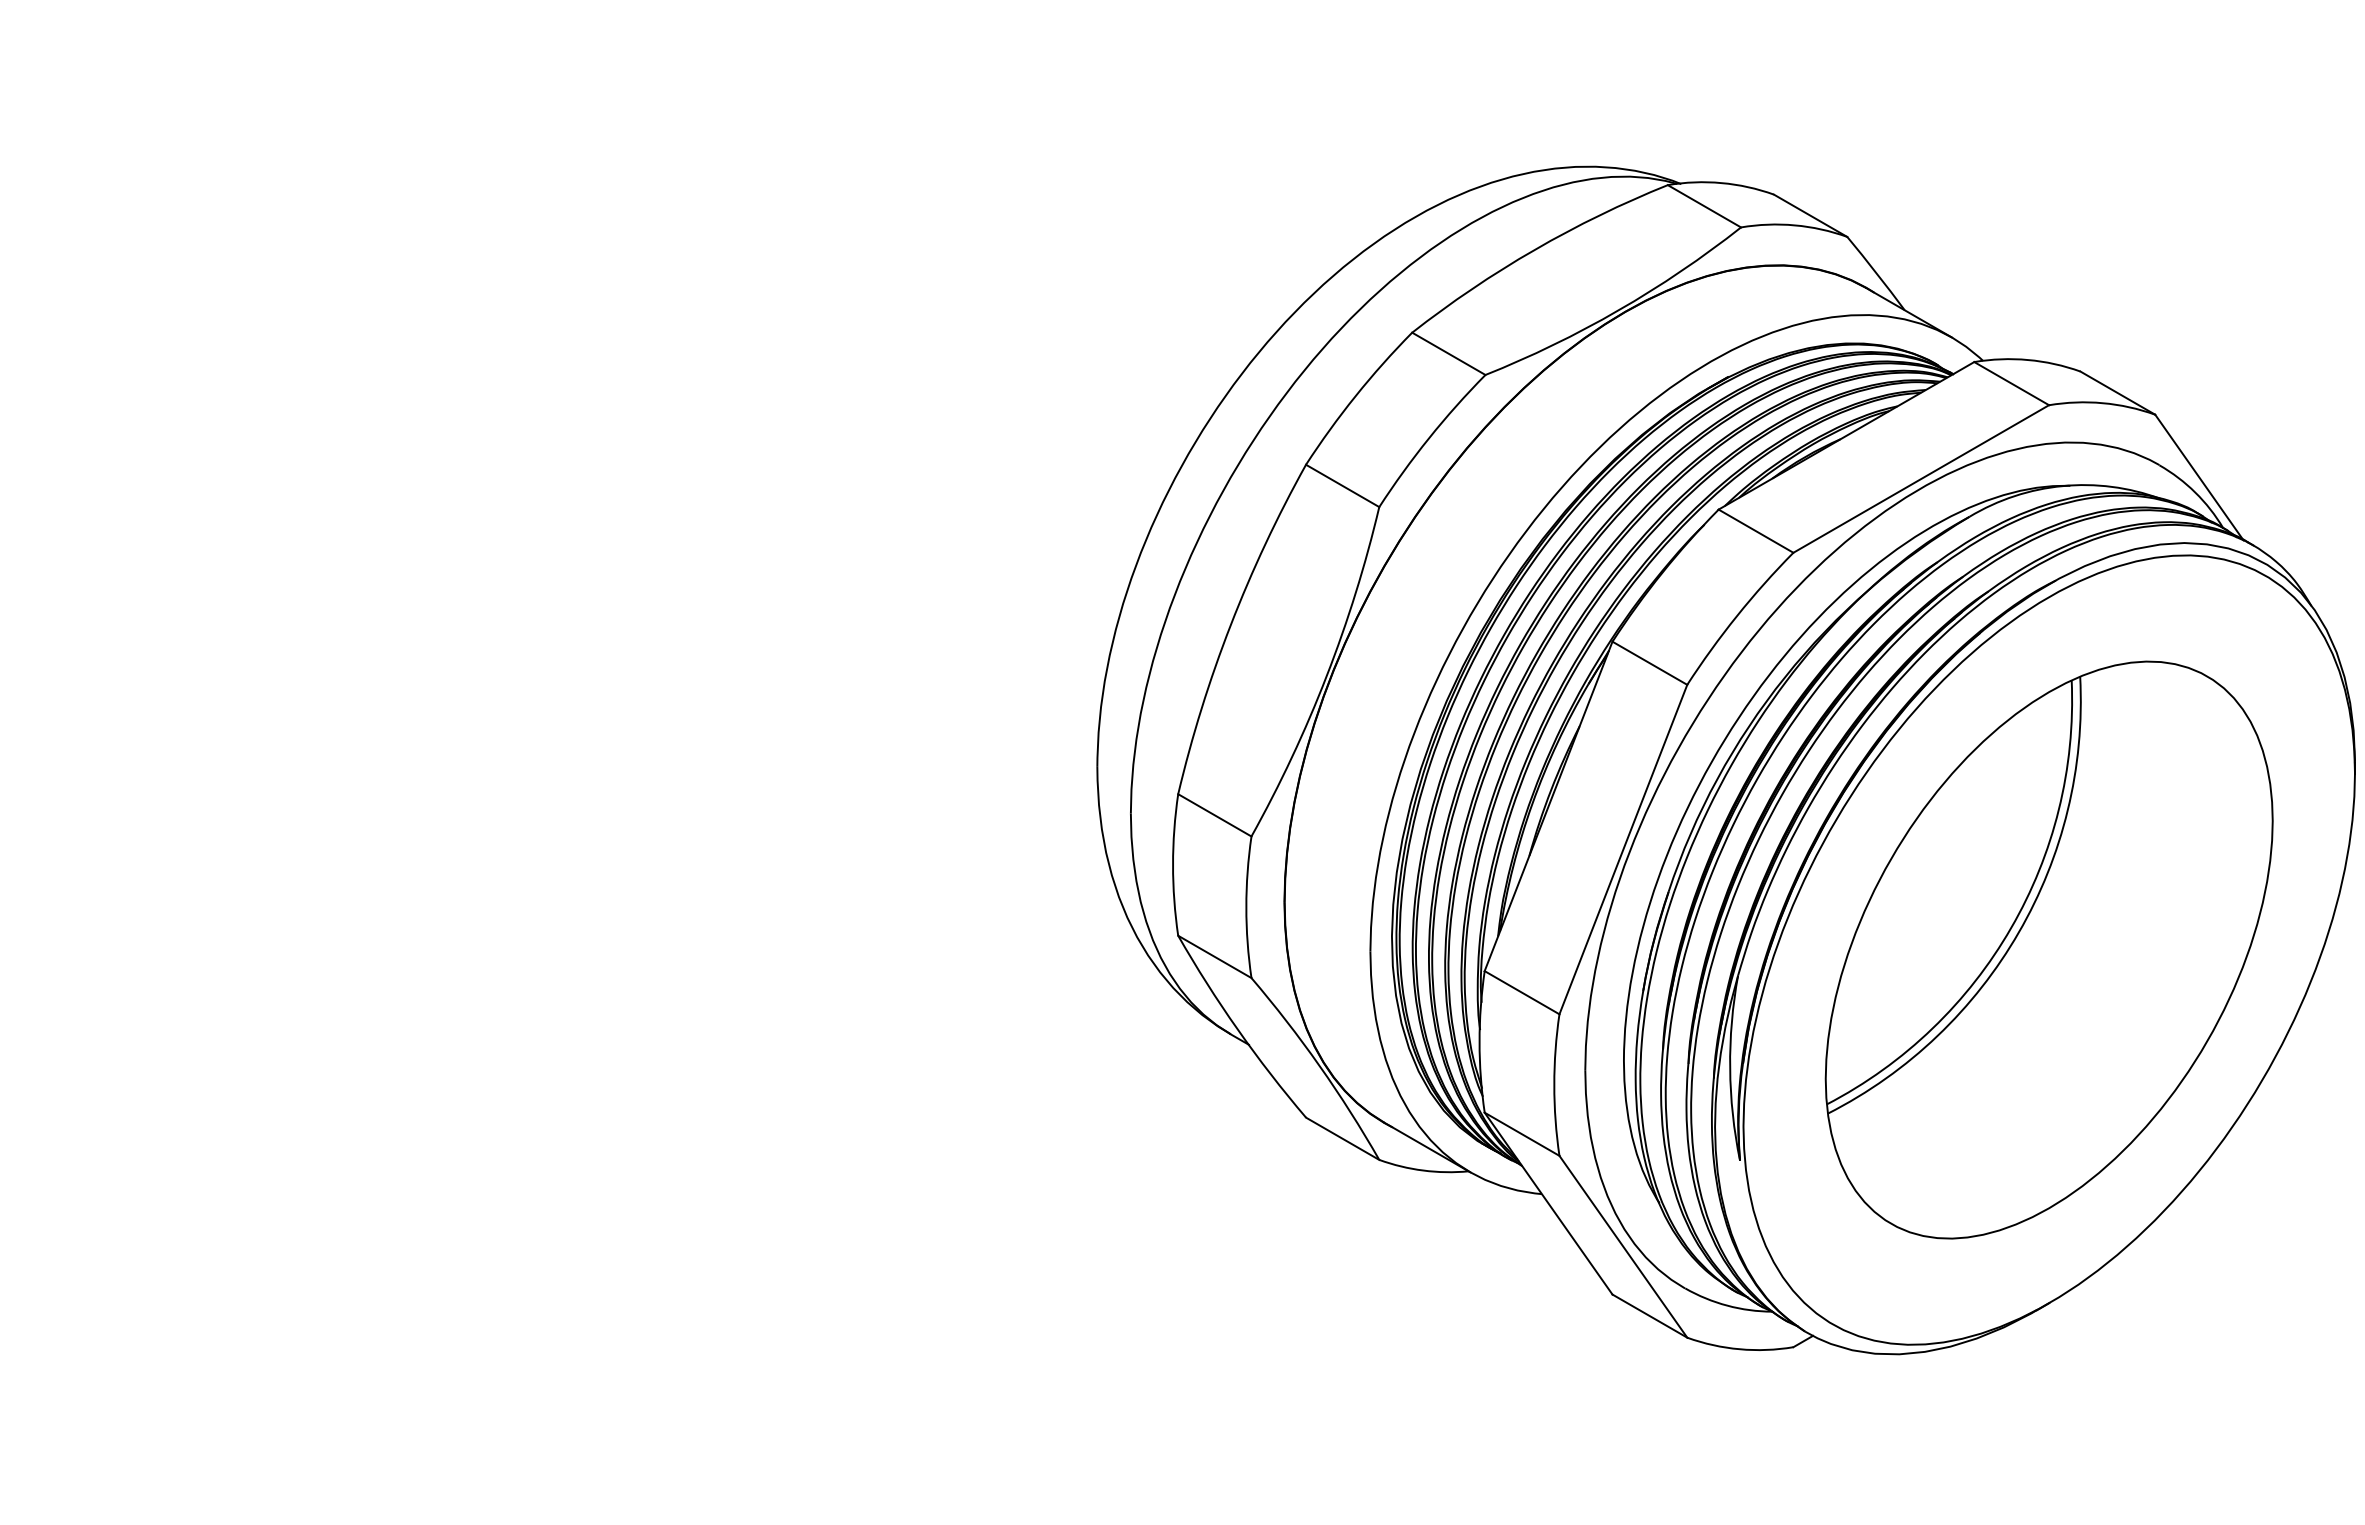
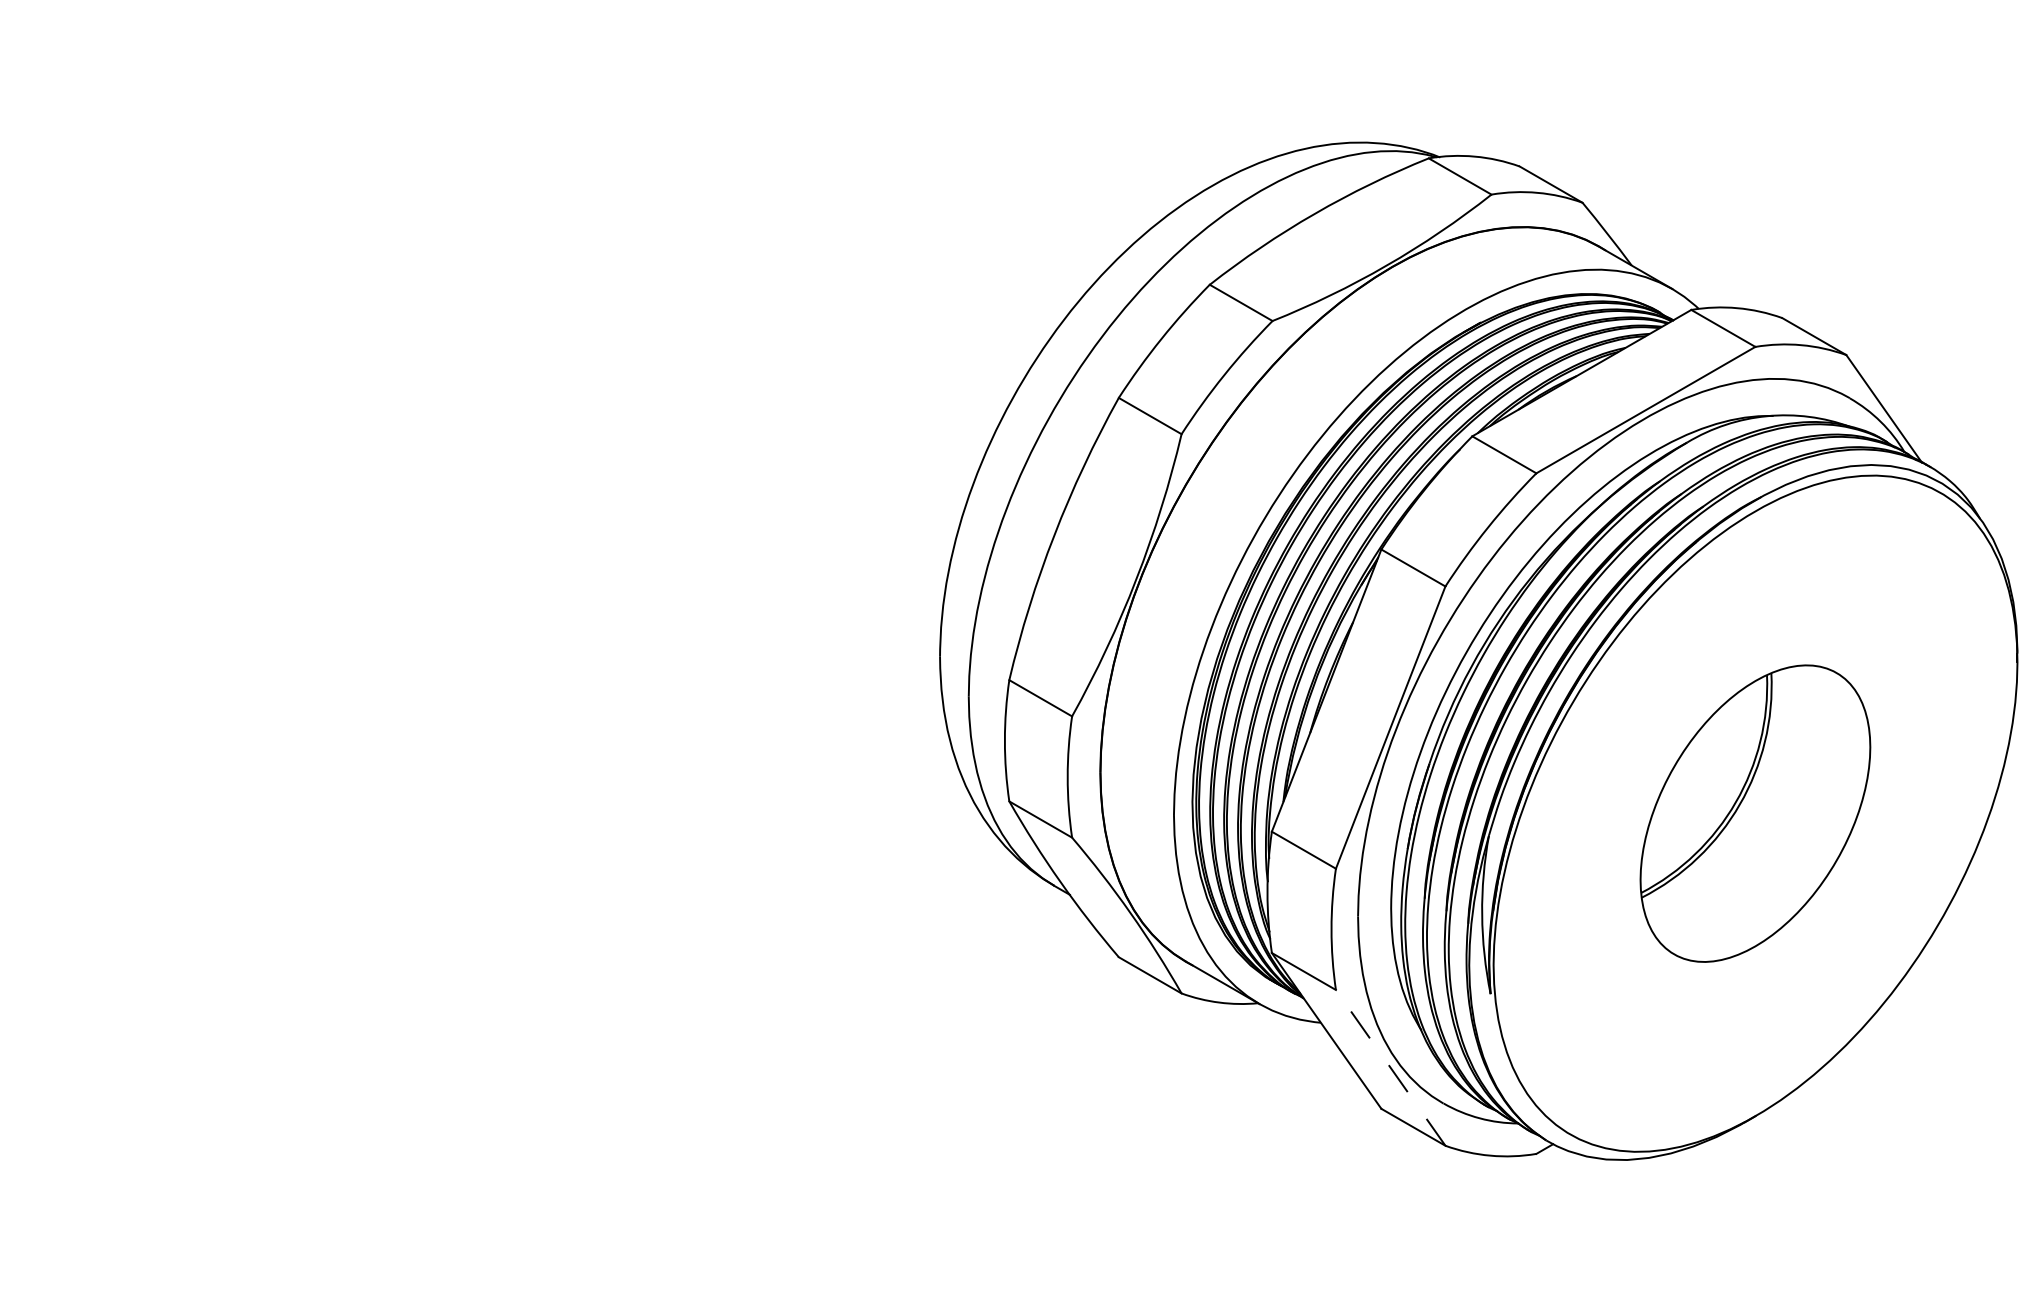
part: (2048, 949) -> (1754, 813), size x0.6
line: (1623, 1246) -> (1390, 1067), solid -> dashed

